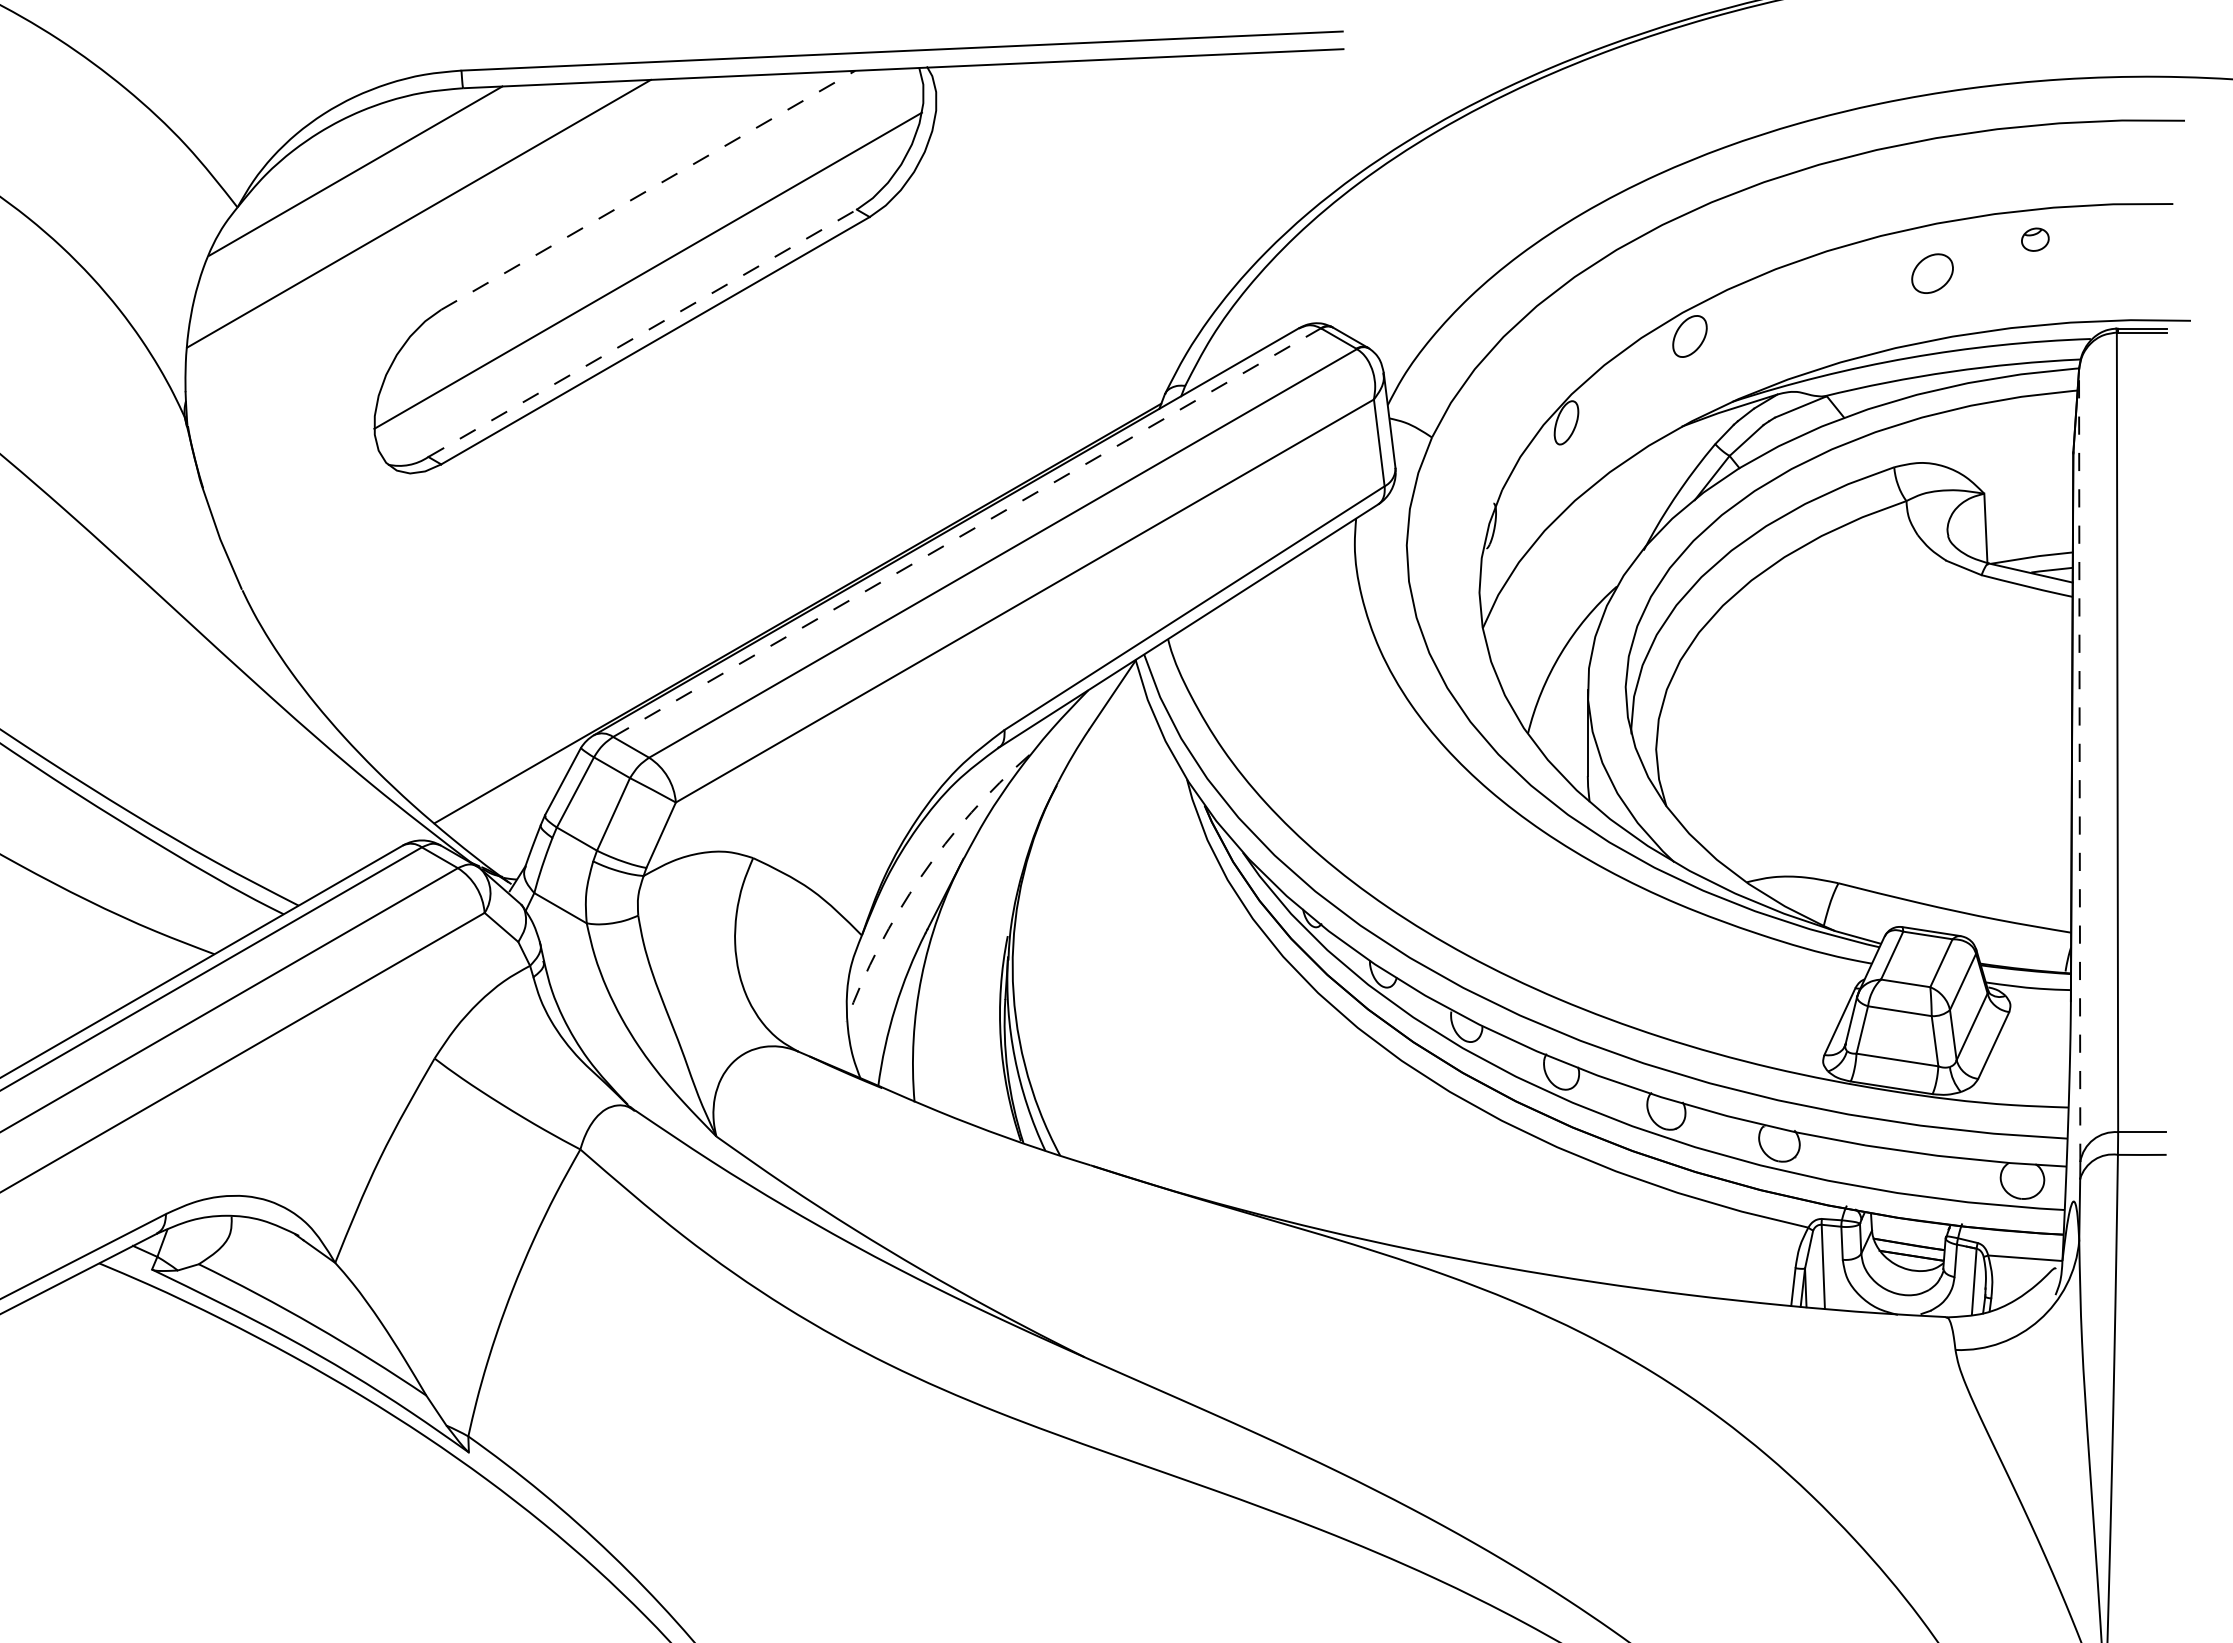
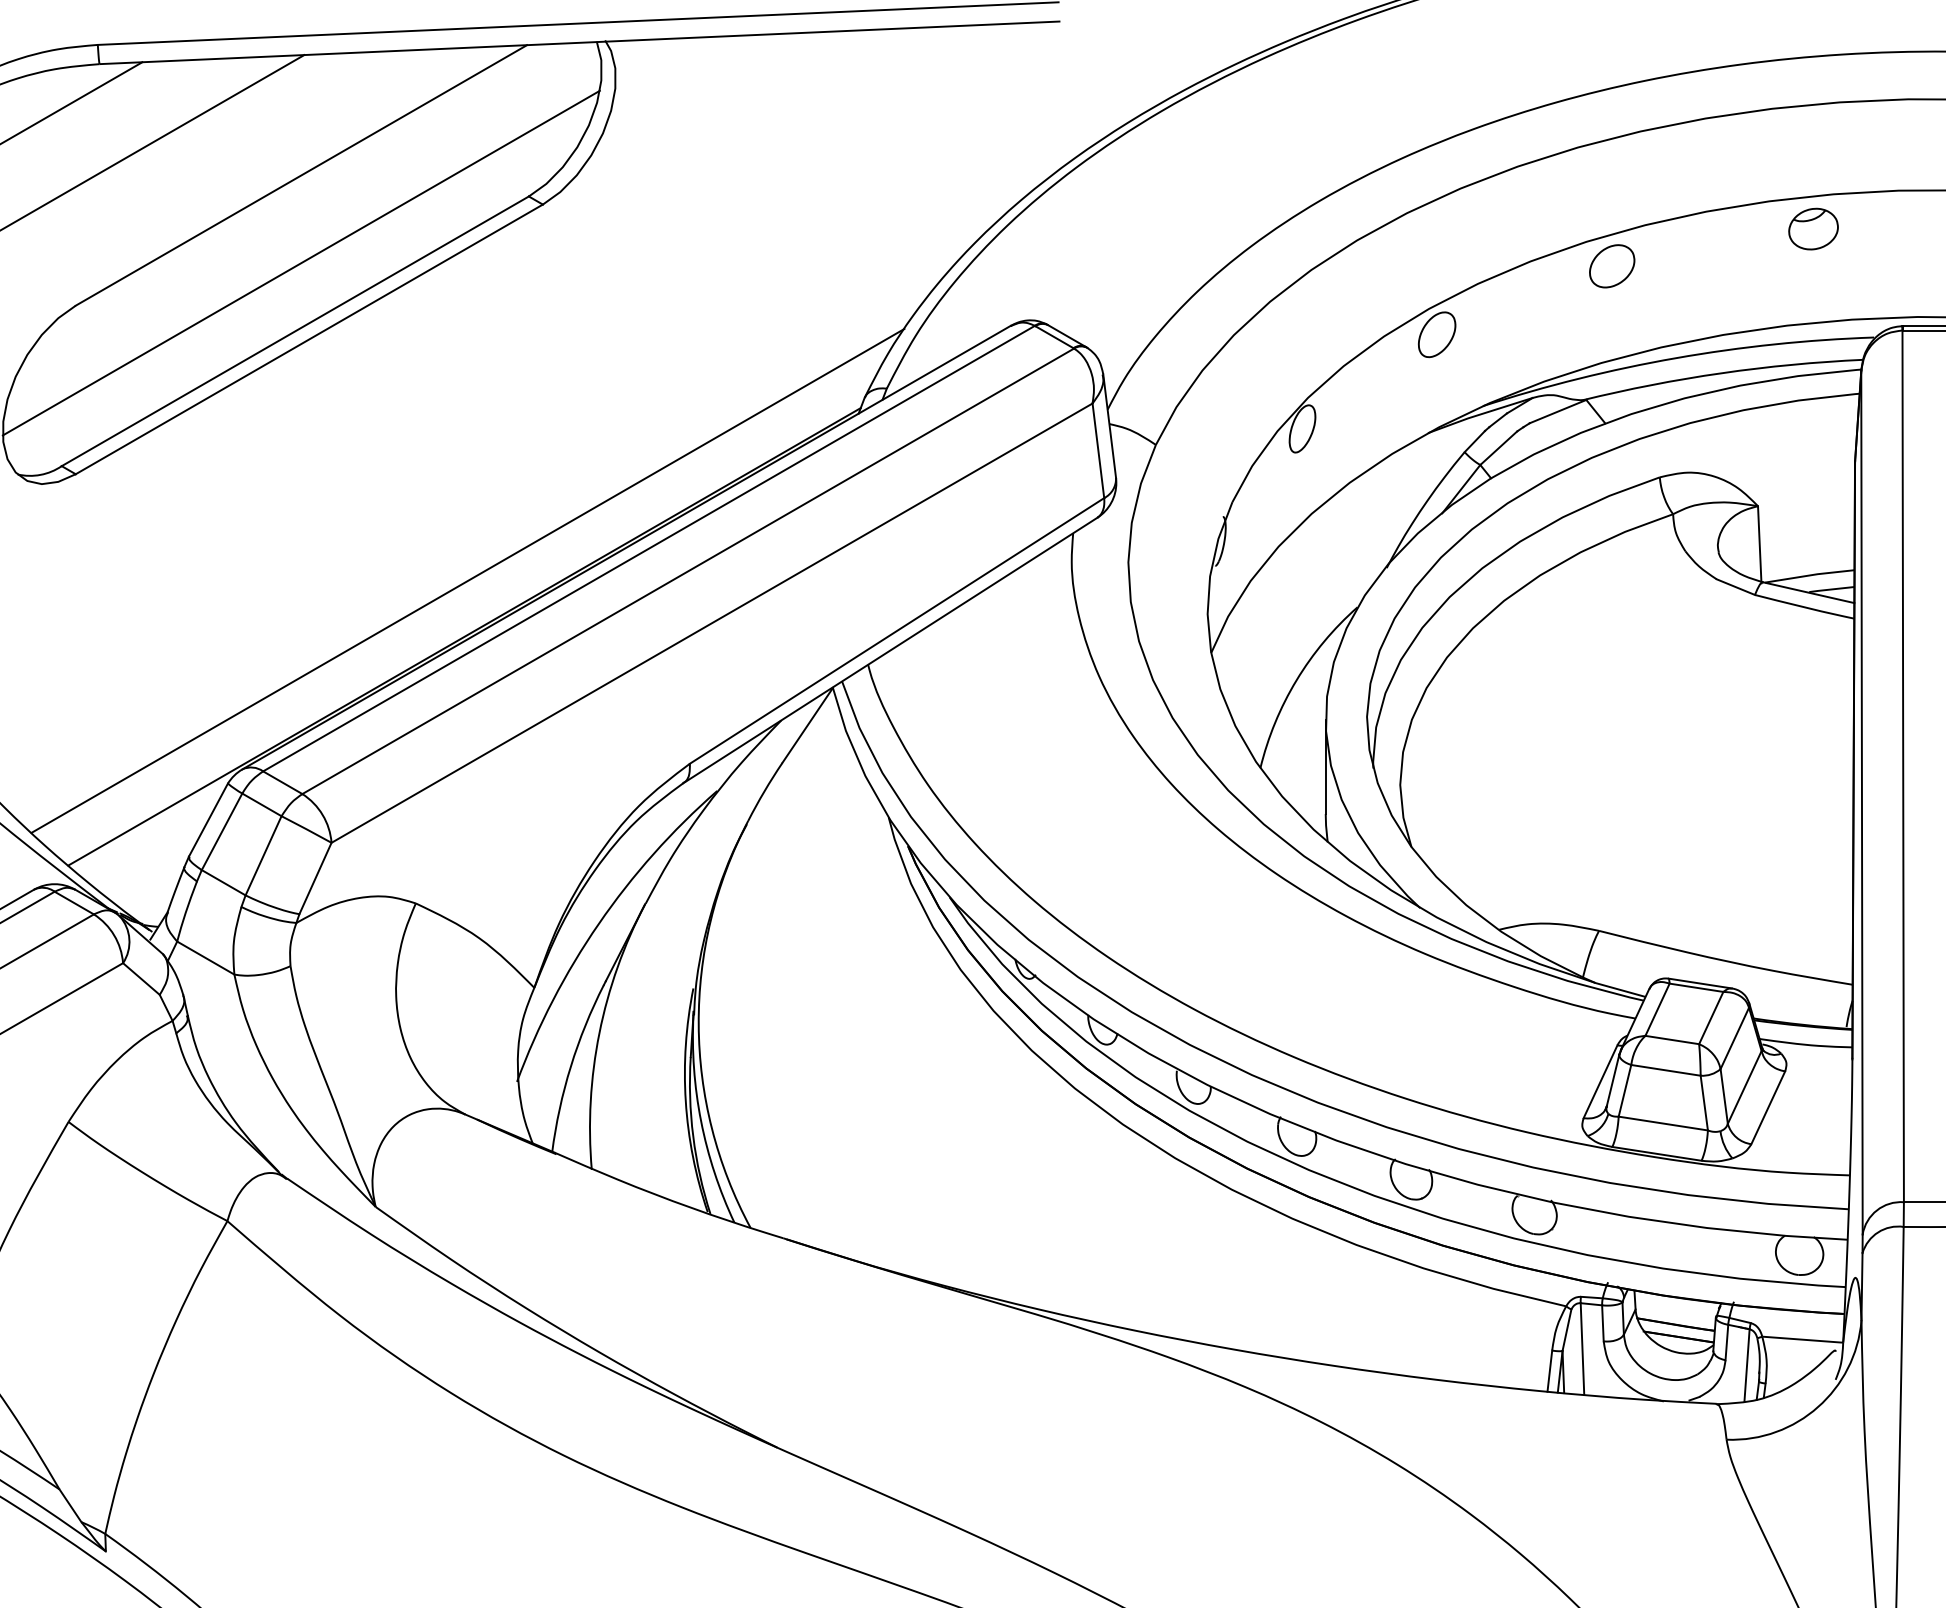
line: (648, 190) -> (301, 175), dashed -> solid
part: (2035, 239) -> (1813, 229), size x1.67
part: (1932, 273) -> (1612, 266), moved
line: (643, 333) -> (296, 331), dashed -> solid
line: (967, 532) -> (649, 548), dashed -> solid
line: (800, 562) -> (467, 581), added
line: (2079, 765) -> (1861, 802), dashed -> solid
arc: (921, 876) -> (599, 923), dashed -> solid

